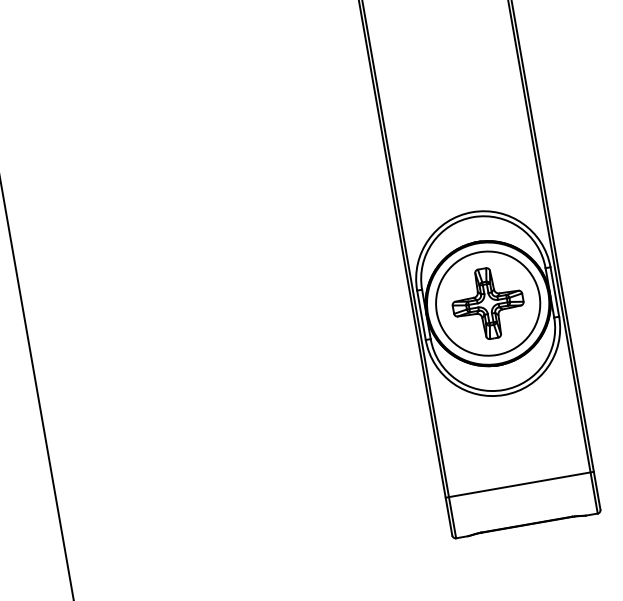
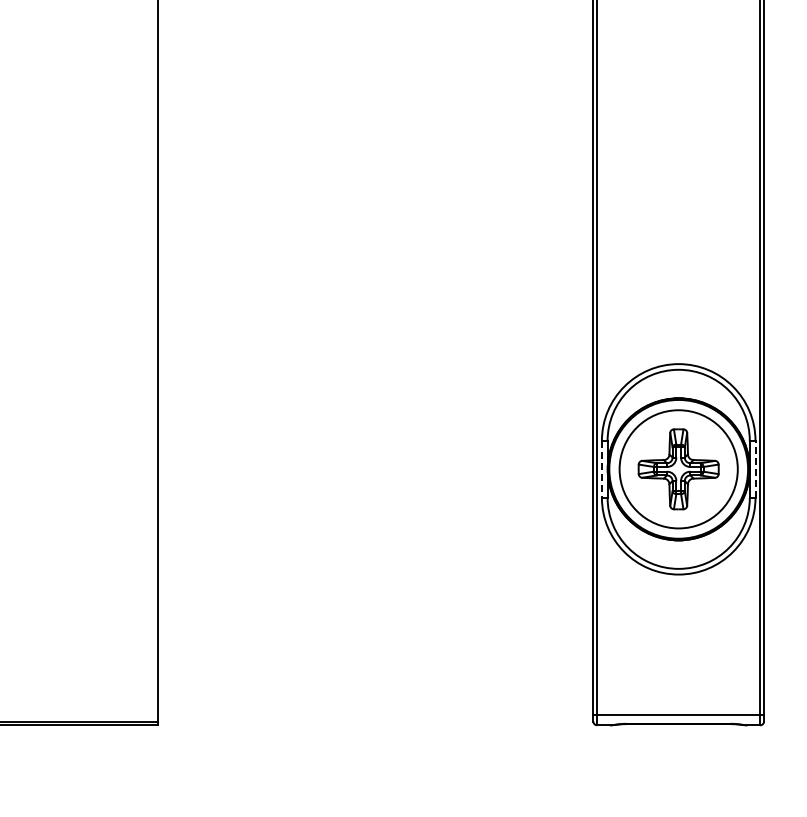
line: (554, 291) -> (755, 468), solid -> dashed
line: (421, 315) -> (601, 469), solid -> dashed
line: (519, 484) -> (678, 714), moved

